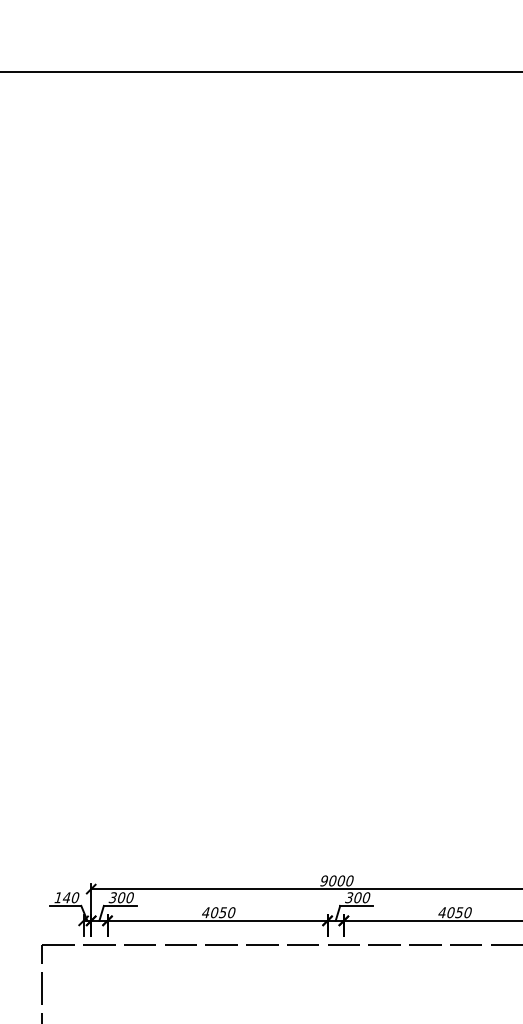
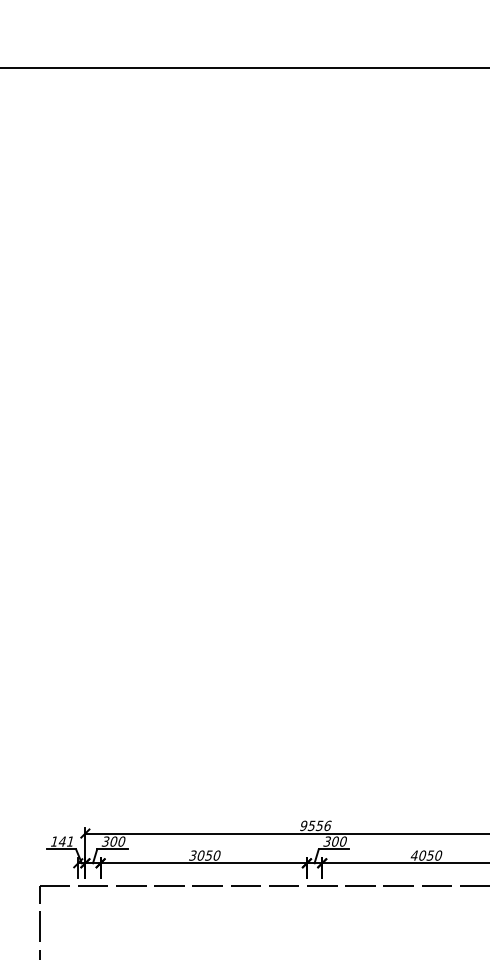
text: (340, 880) -> (319, 825), 9000 -> 9556
text: (75, 897) -> (70, 841), 140 -> 141
text: (205, 912) -> (192, 855), 4050 -> 3050

